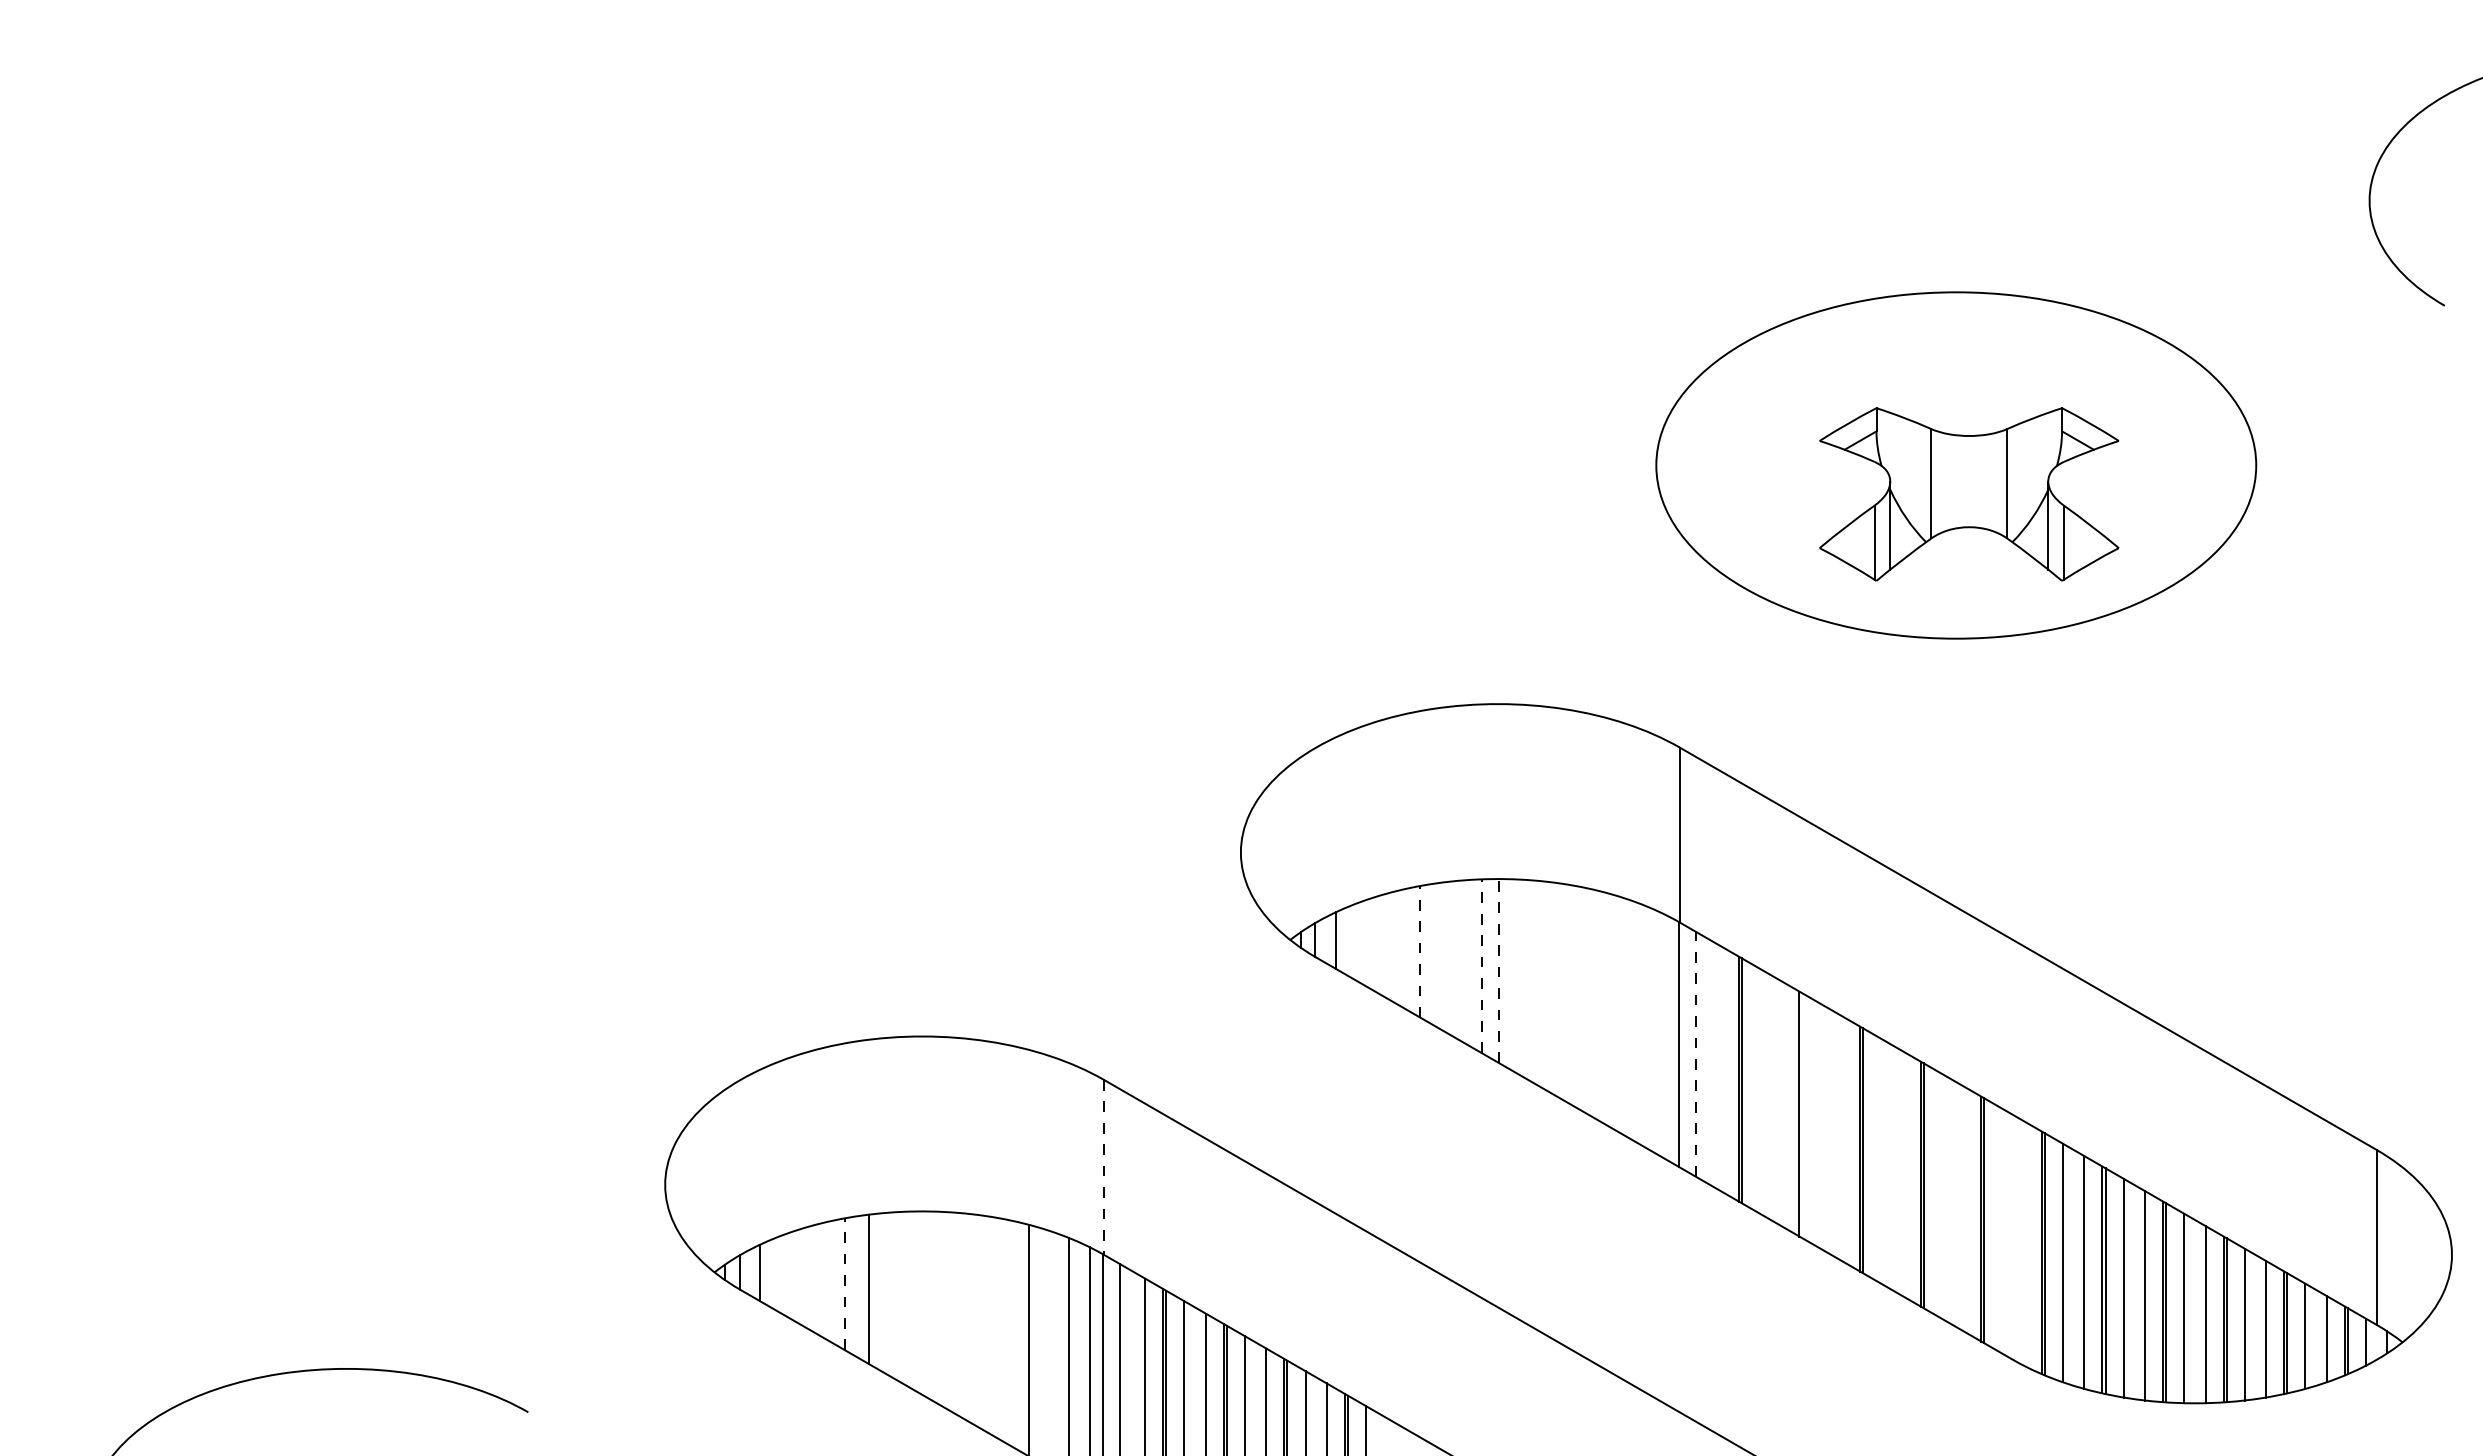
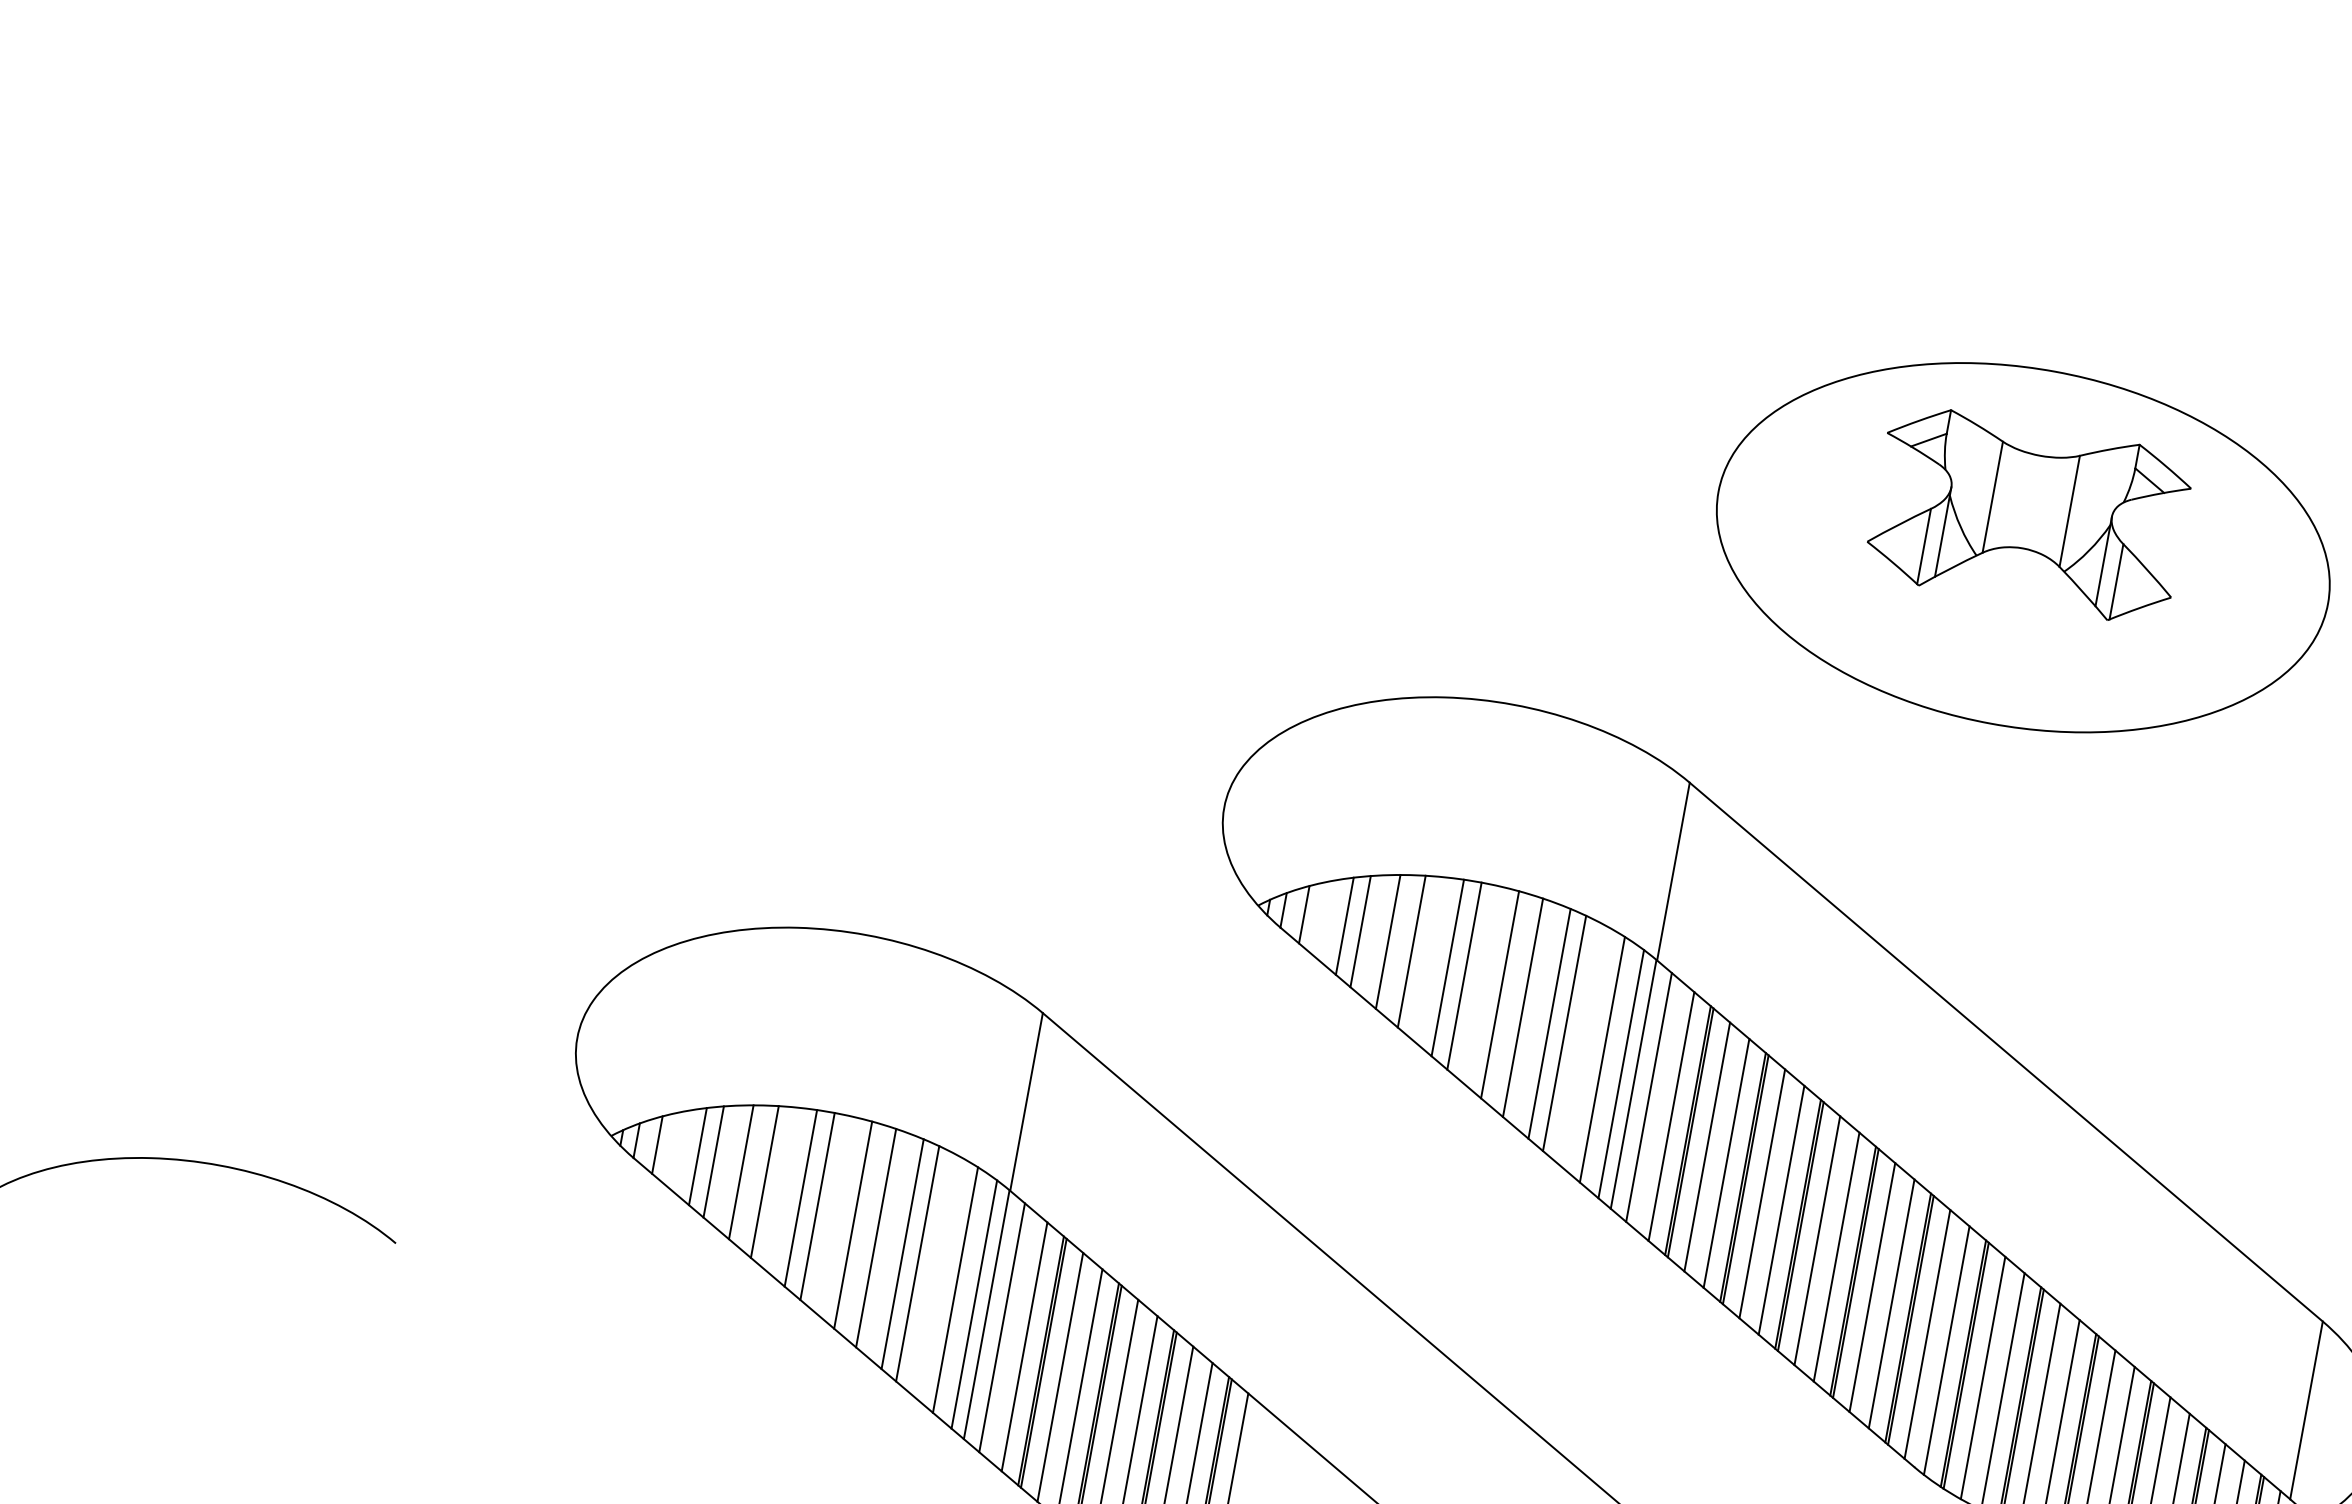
part: (1969, 494) -> (2029, 515), moved
line: (1376, 944) -> (1344, 926), added
line: (1392, 946) -> (1360, 931), added
line: (1420, 951) -> (1388, 941), dashed -> solid
line: (1444, 956) -> (1411, 951), added
line: (1481, 966) -> (1447, 968), dashed -> solid
line: (1499, 970) -> (1465, 975), dashed -> solid
line: (1536, 982) -> (1500, 994), added
line: (1560, 990) -> (1523, 1007), added
line: (1588, 1001) -> (1549, 1023), added
line: (1604, 1007) -> (1564, 1032), added
line: (1645, 1026) -> (1602, 1059), added
line: (1665, 1036) -> (1621, 1073), added
line: (1695, 1053) -> (1648, 1096), dashed -> solid
line: (1720, 1068) -> (1671, 1116), added
line: (1760, 1090) -> (1707, 1146), added
line: (1781, 1103) -> (1726, 1163), added
line: (1802, 1115) -> (1745, 1179), added
line: (1820, 1125) -> (1762, 1192), added
line: (1841, 1138) -> (1781, 1210), added
line: (1881, 1160) -> (1817, 1239), added
line: (1104, 1167) -> (1026, 1102), dashed -> solid
line: (1902, 1173) -> (1836, 1257), added
line: (1941, 1195) -> (1872, 1286), added
line: (1963, 1208) -> (1892, 1303), added
line: (2002, 1230) -> (1927, 1333), added
line: (2023, 1243) -> (1946, 1350), added
line: (800, 1276) -> (697, 1156), added
line: (816, 1278) -> (713, 1161), added
line: (844, 1284) -> (740, 1172), dashed -> solid
line: (906, 1298) -> (801, 1198), added
line: (923, 1303) -> (817, 1206), added
line: (960, 1314) -> (853, 1224), added
line: (984, 1322) -> (876, 1237), added
line: (1012, 1333) -> (902, 1253), added

